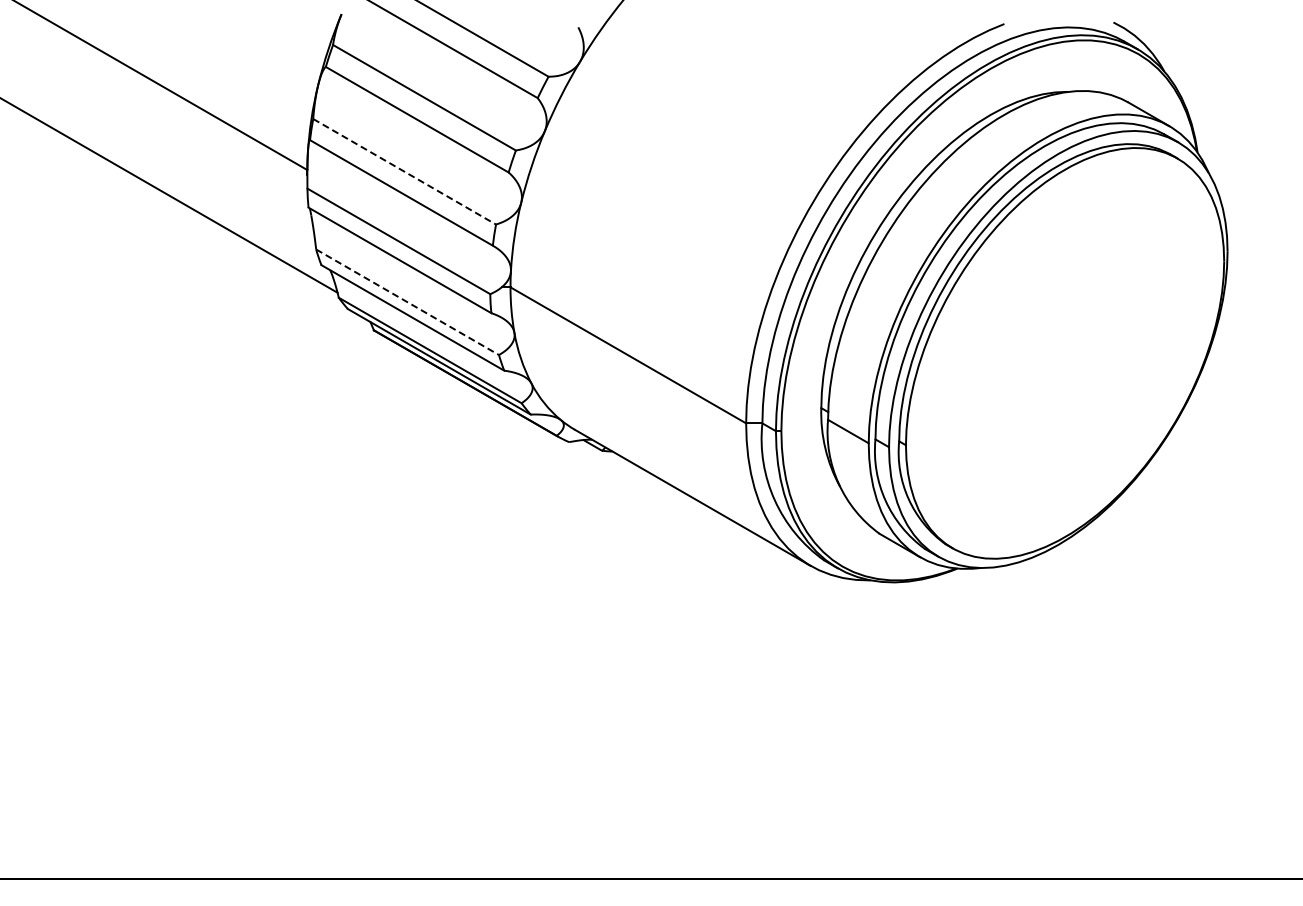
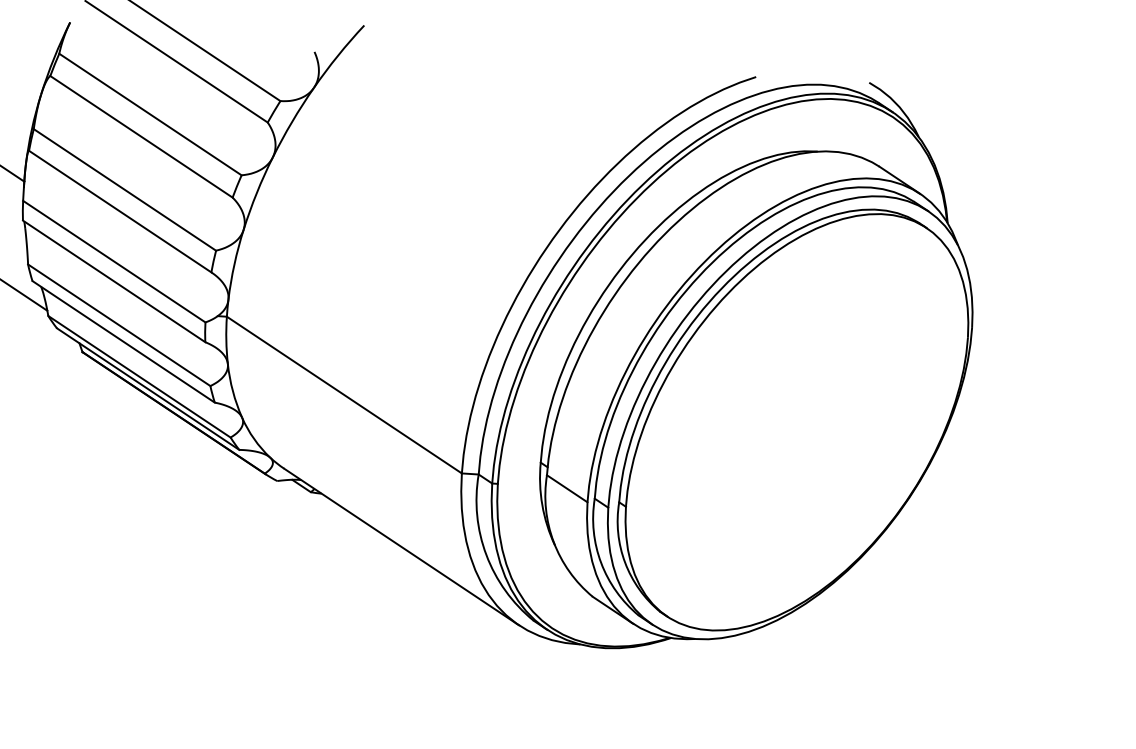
line: (404, 171) -> (124, 189), dashed -> solid
line: (407, 302) -> (119, 325), dashed -> solid

